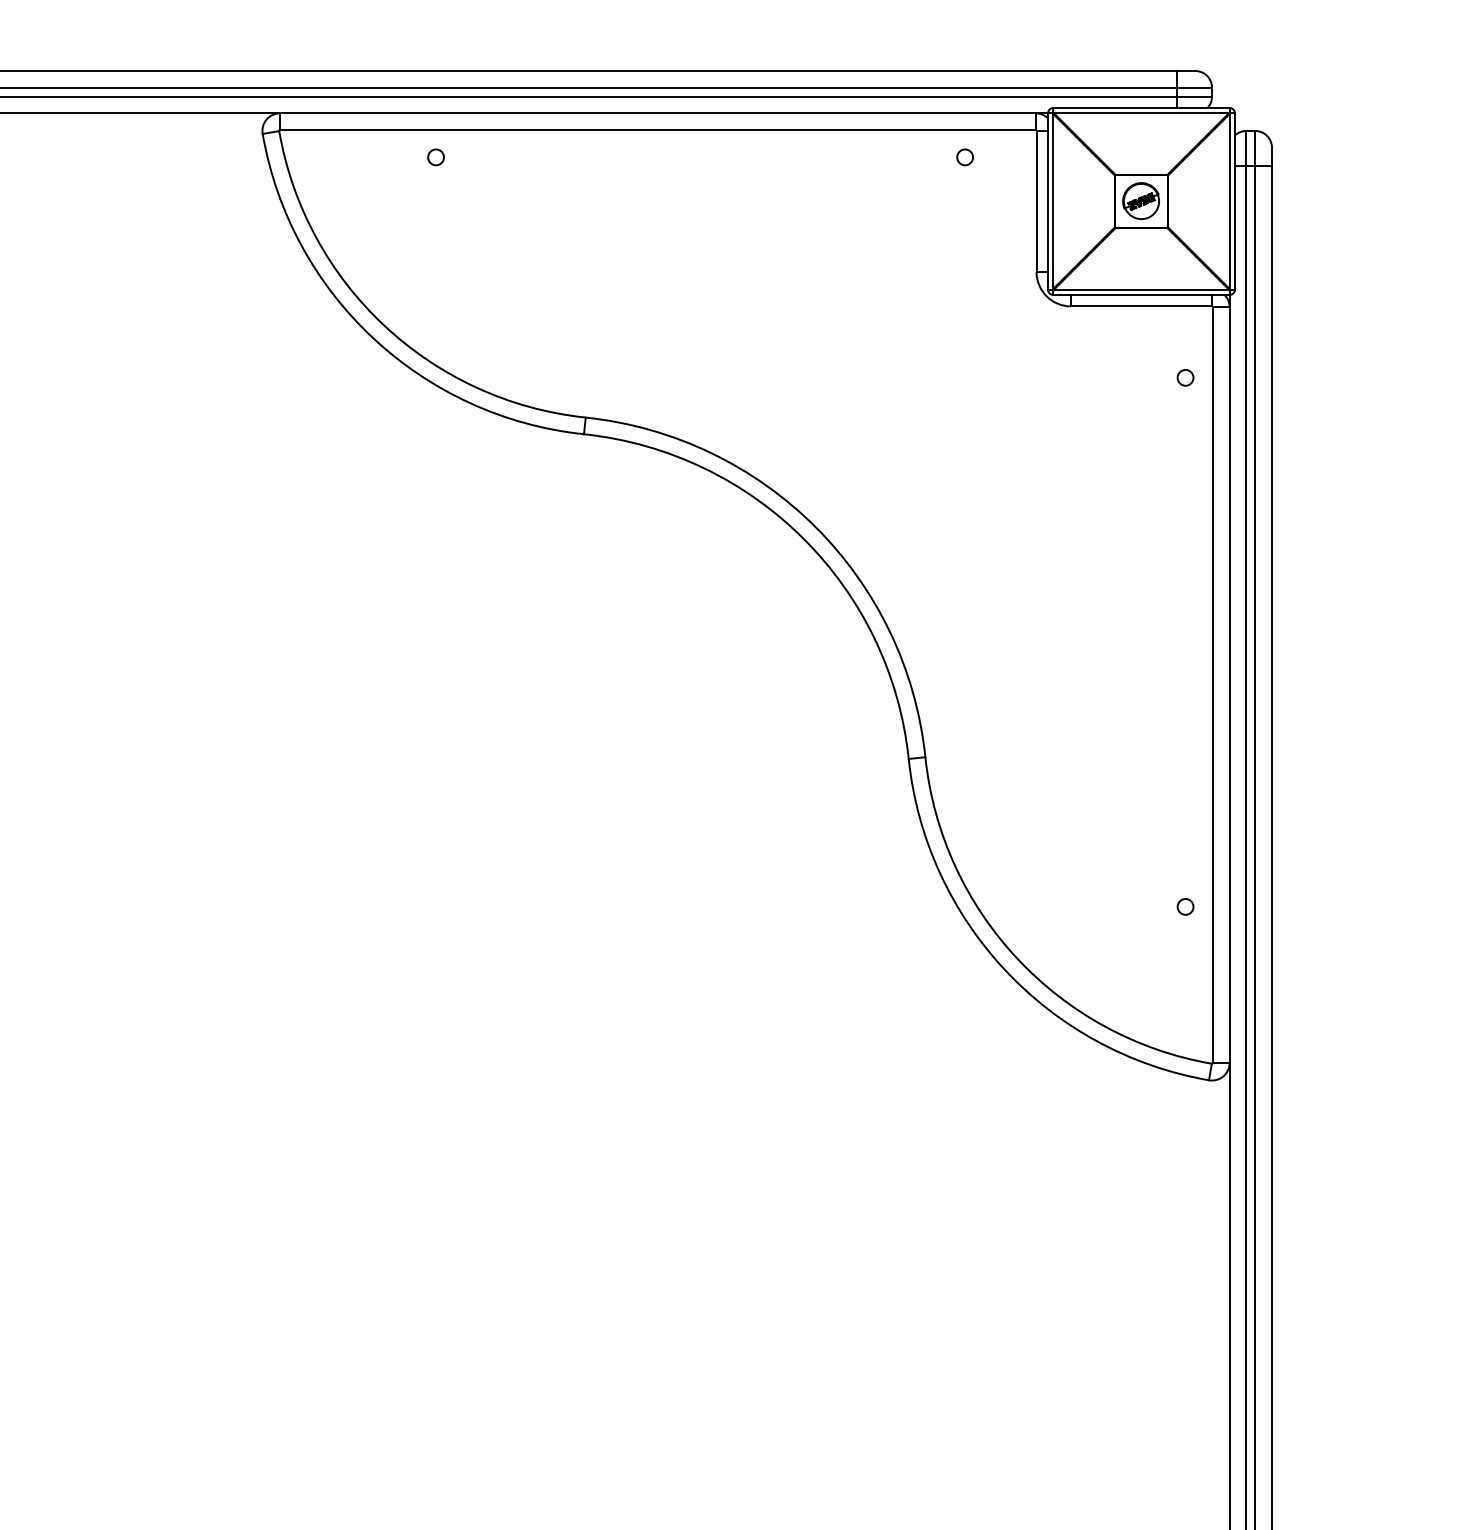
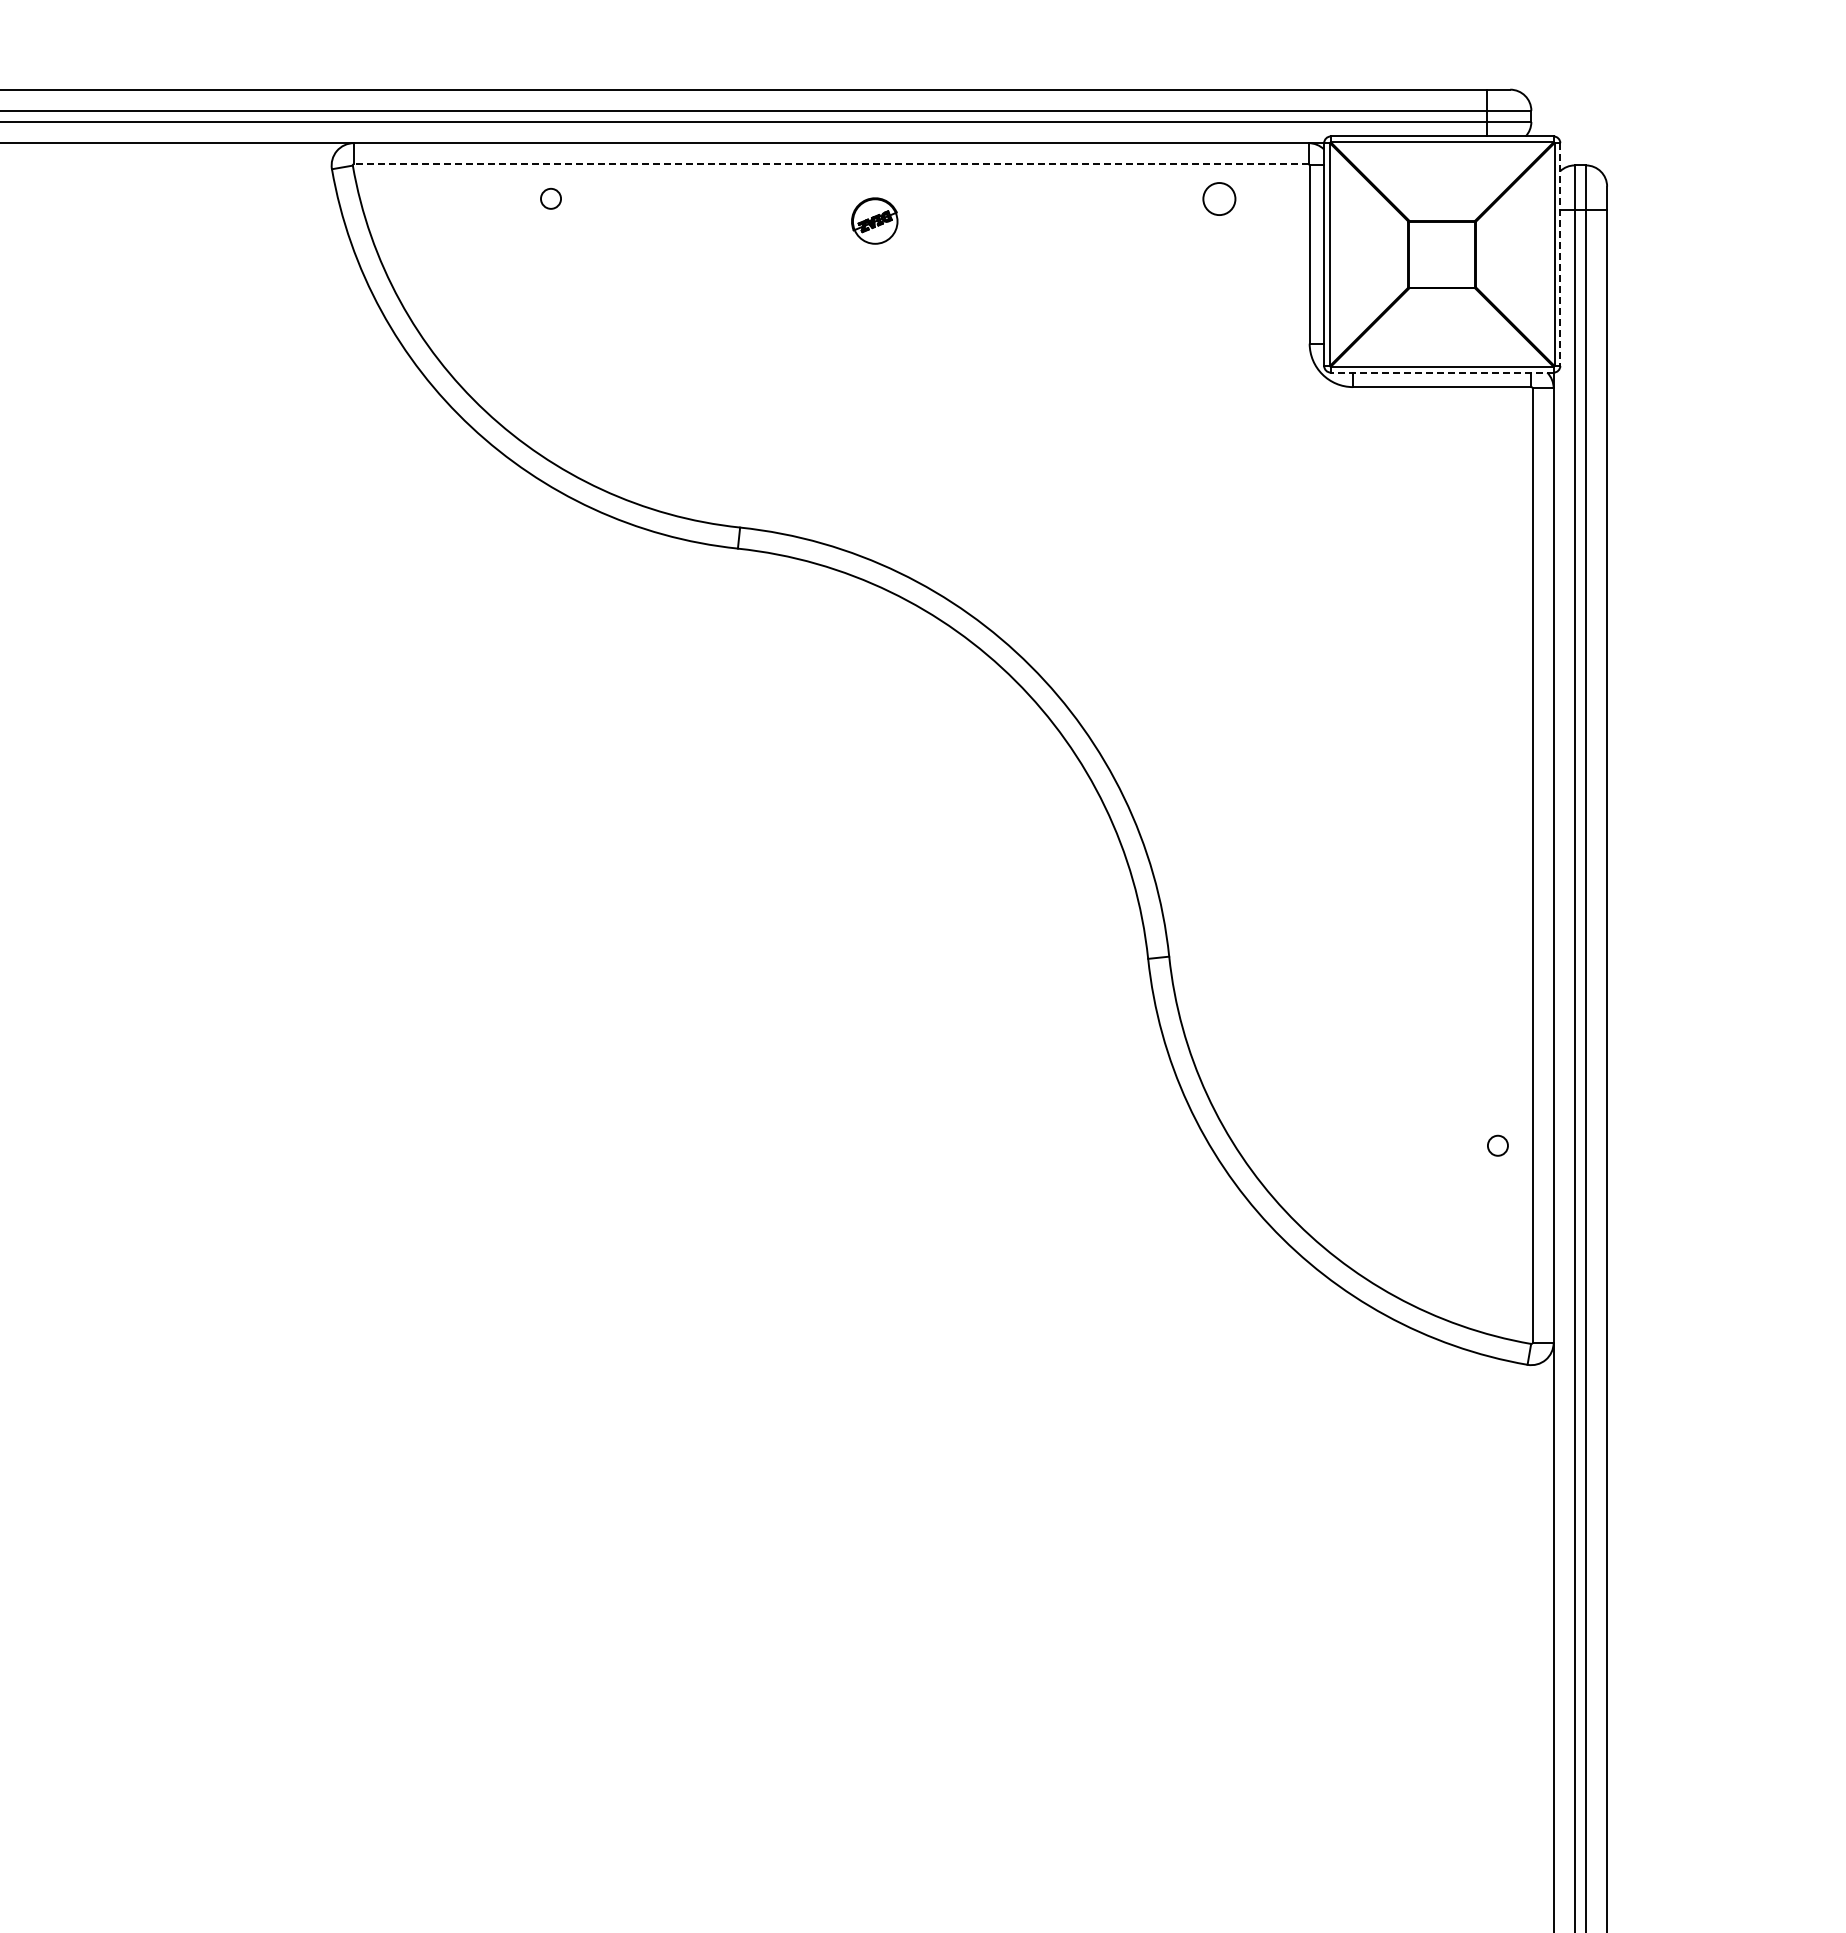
line: (657, 130) -> (830, 164), solid -> dashed
circle: (965, 157) -> (1219, 198), size x1.6
part: (1140, 200) -> (874, 220), moved
line: (1235, 202) -> (1560, 255), solid -> dashed
line: (1140, 294) -> (1441, 372), solid -> dashed
circle: (1185, 377) -> (1497, 477), removed

